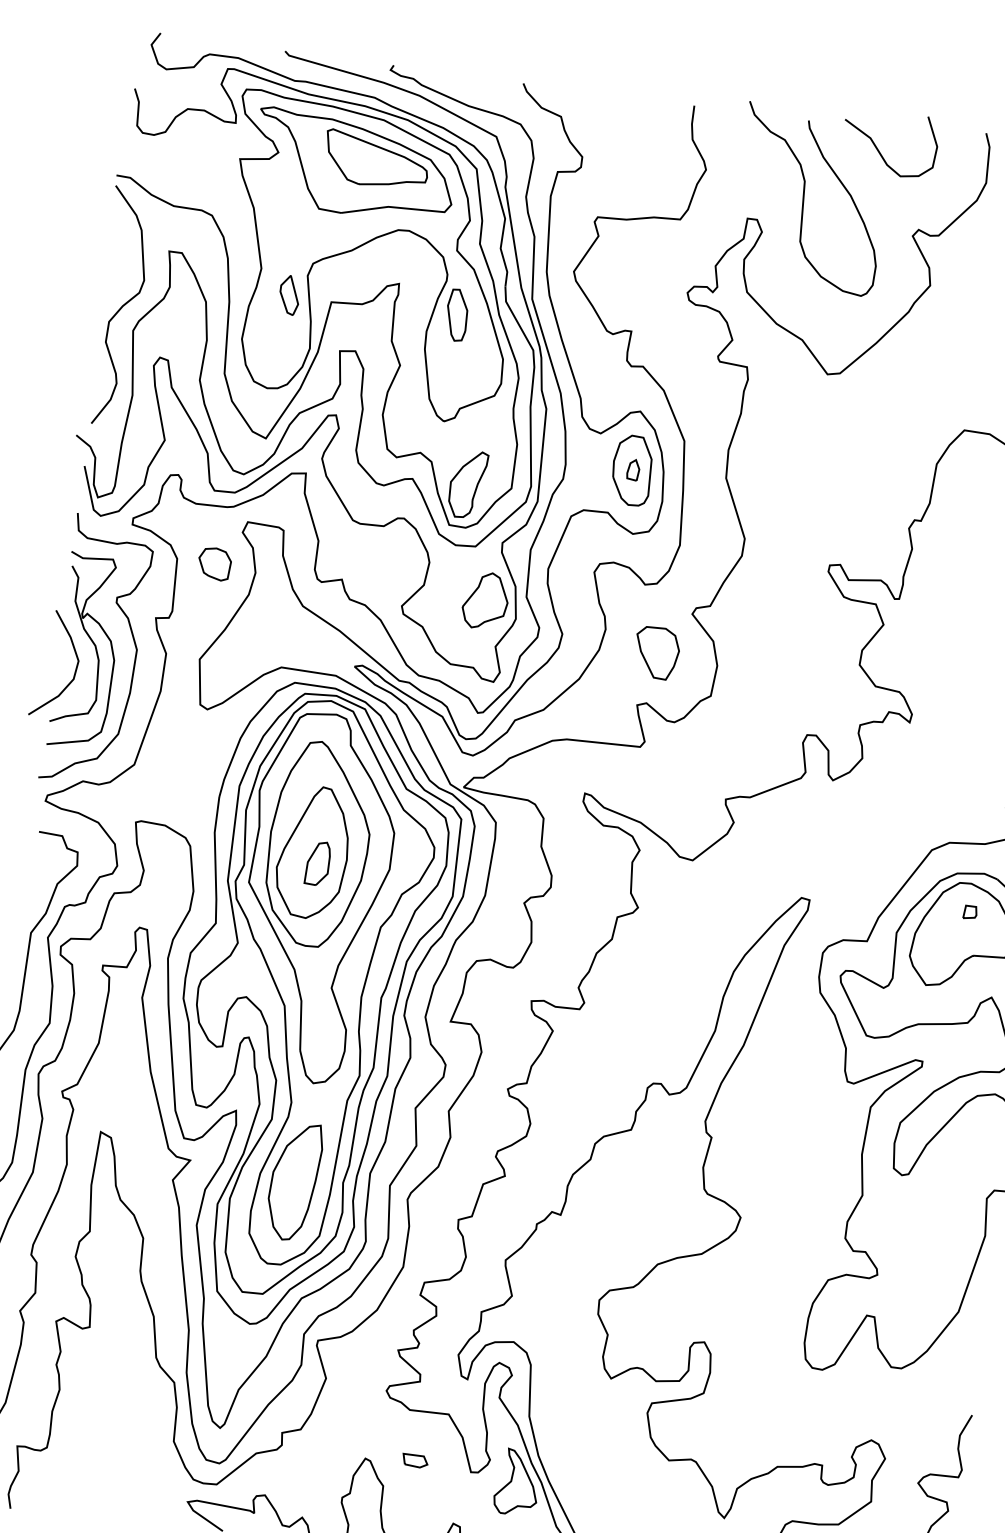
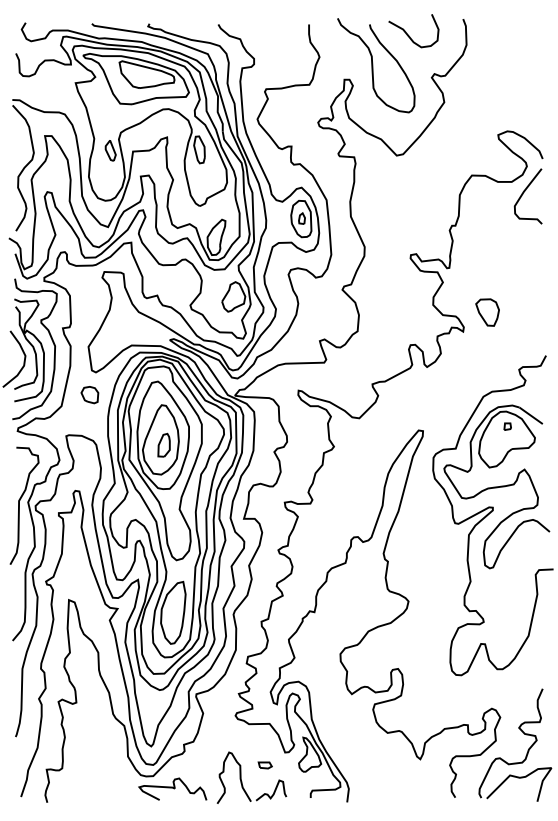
part: (213, 564) -> (89, 395), moved
part: (656, 652) -> (487, 312), moved
part: (413, 1460) -> (264, 765), moved

